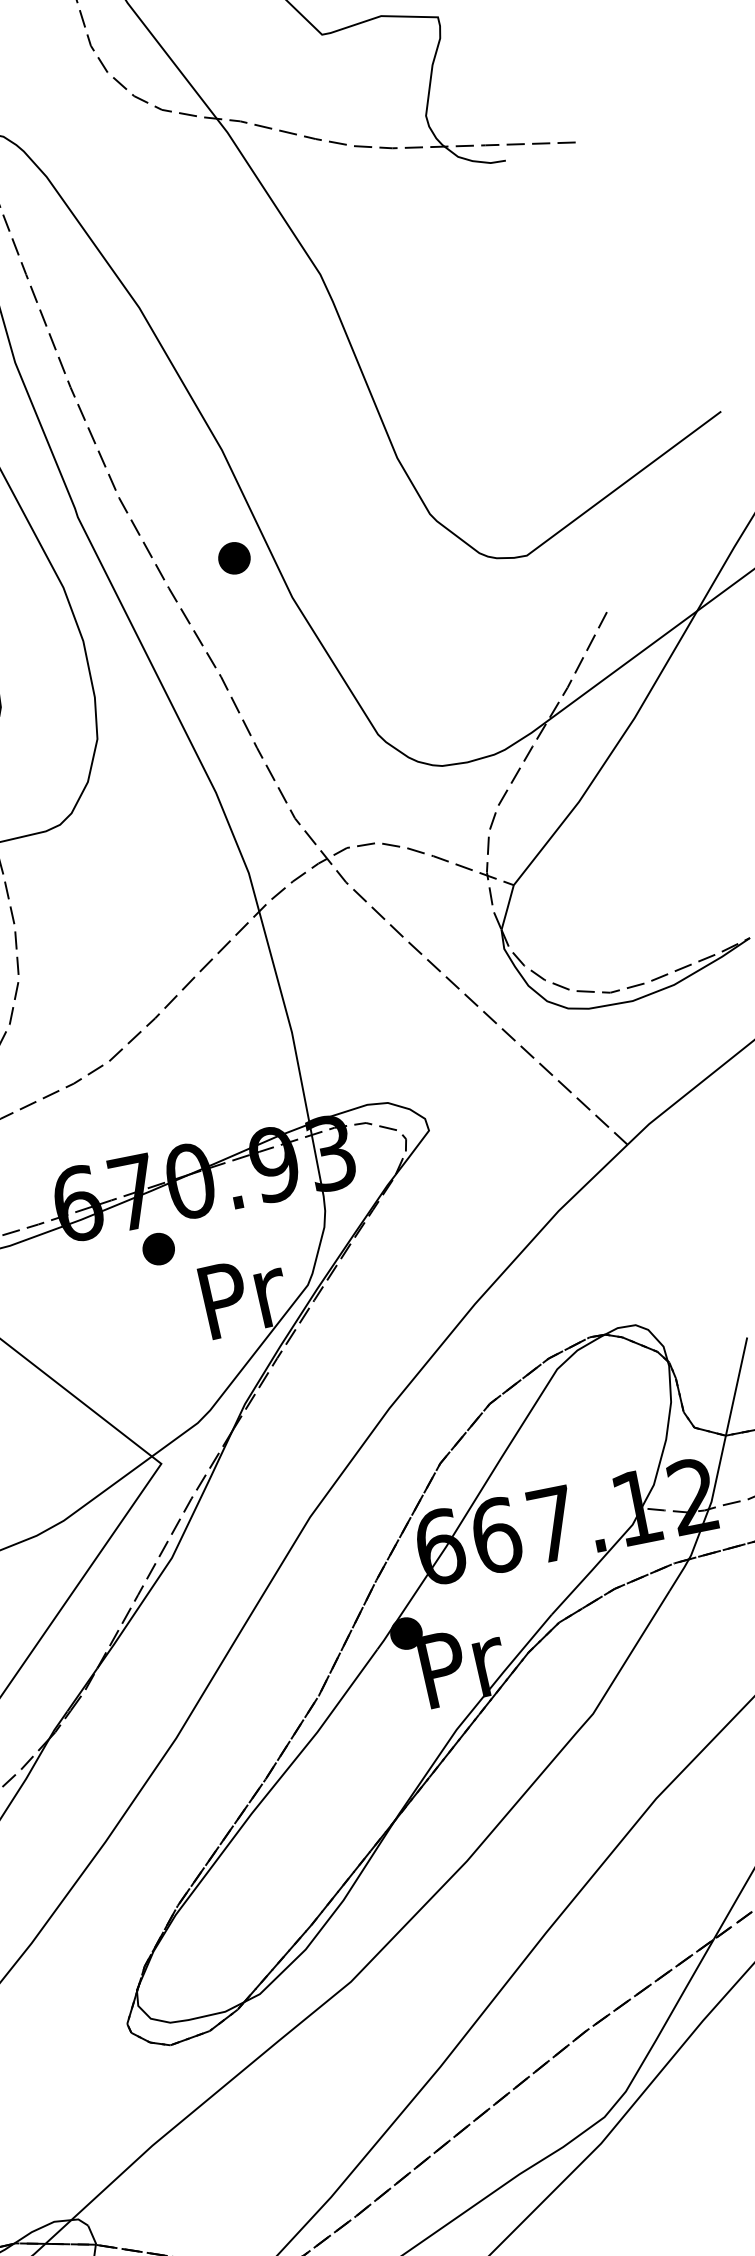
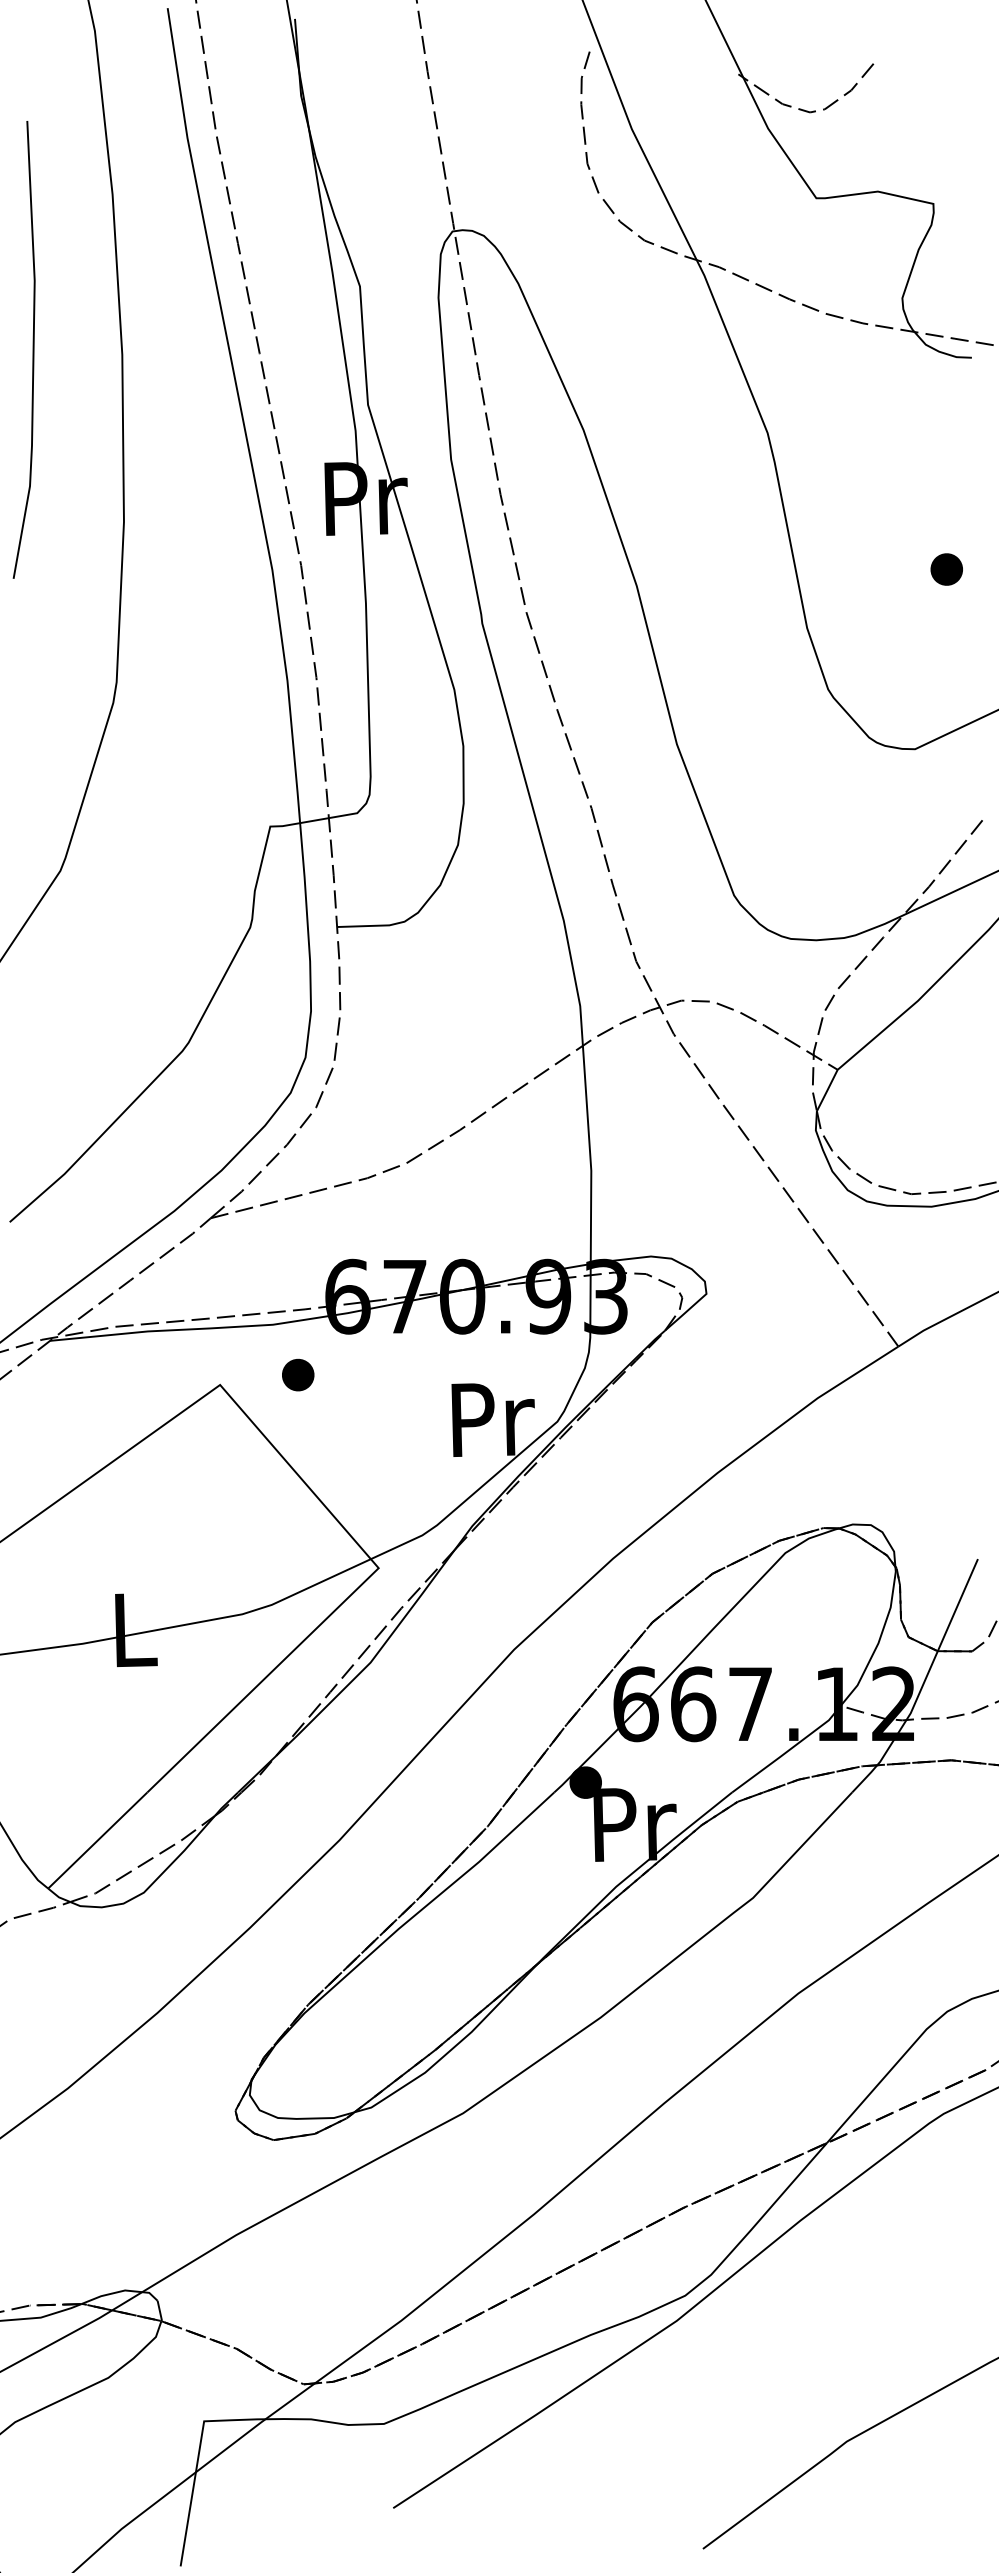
part: (234, 558) -> (946, 569), moved
part: (158, 1248) -> (298, 1374), moved

